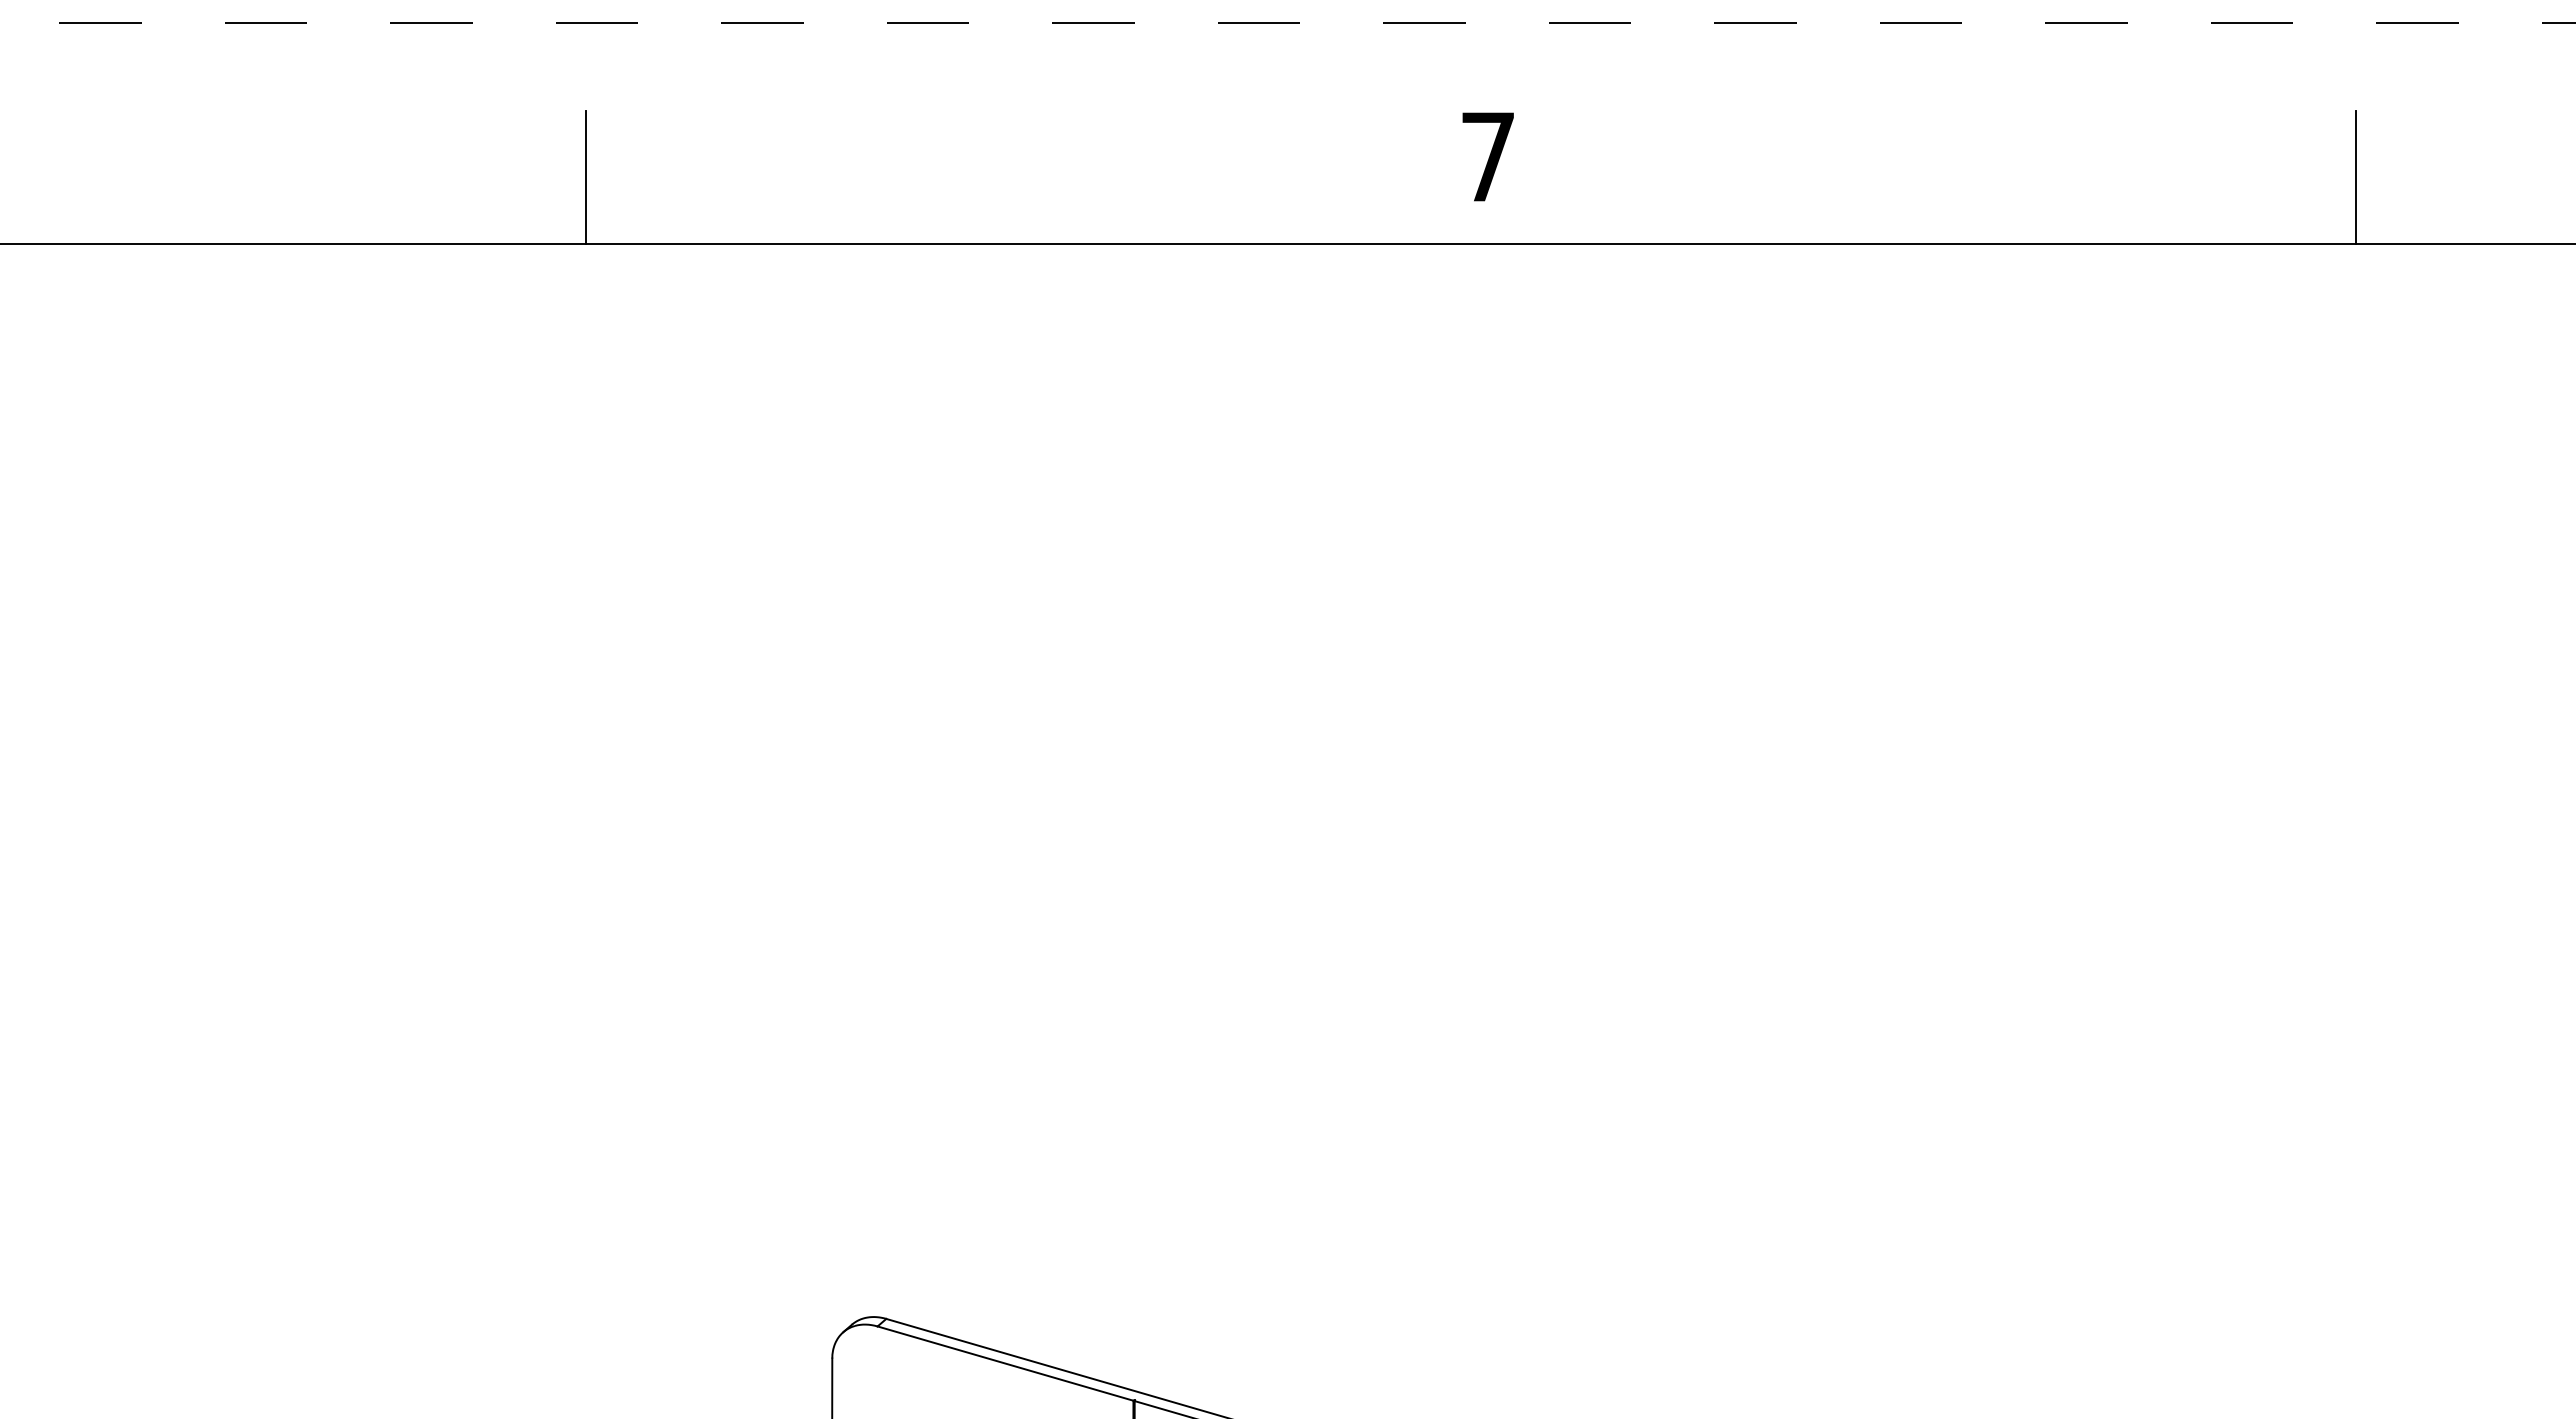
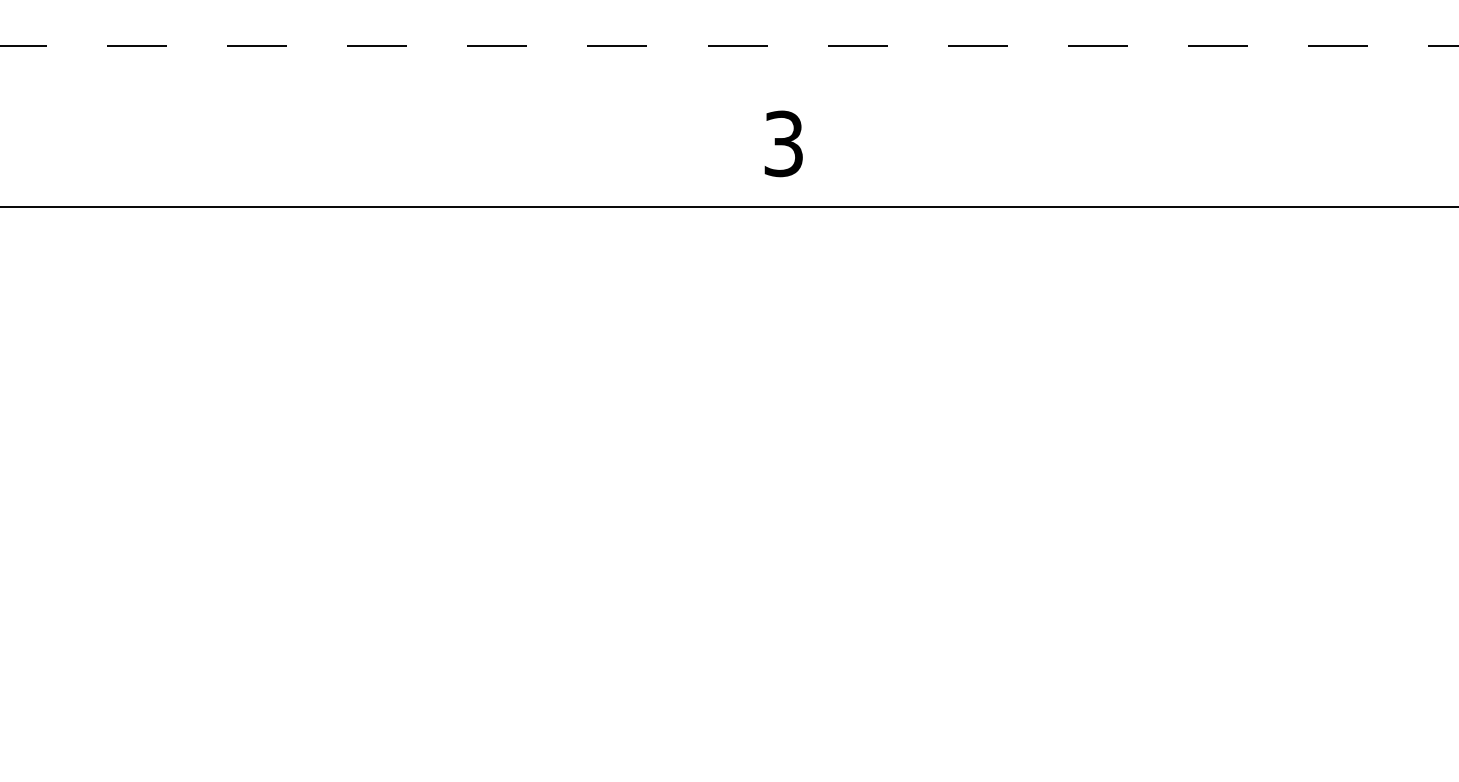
text: (1488, 156) -> (784, 143), 7 -> 3
line: (585, 177) -> (128, 158), removed
line: (2355, 177) -> (1413, 158), removed

